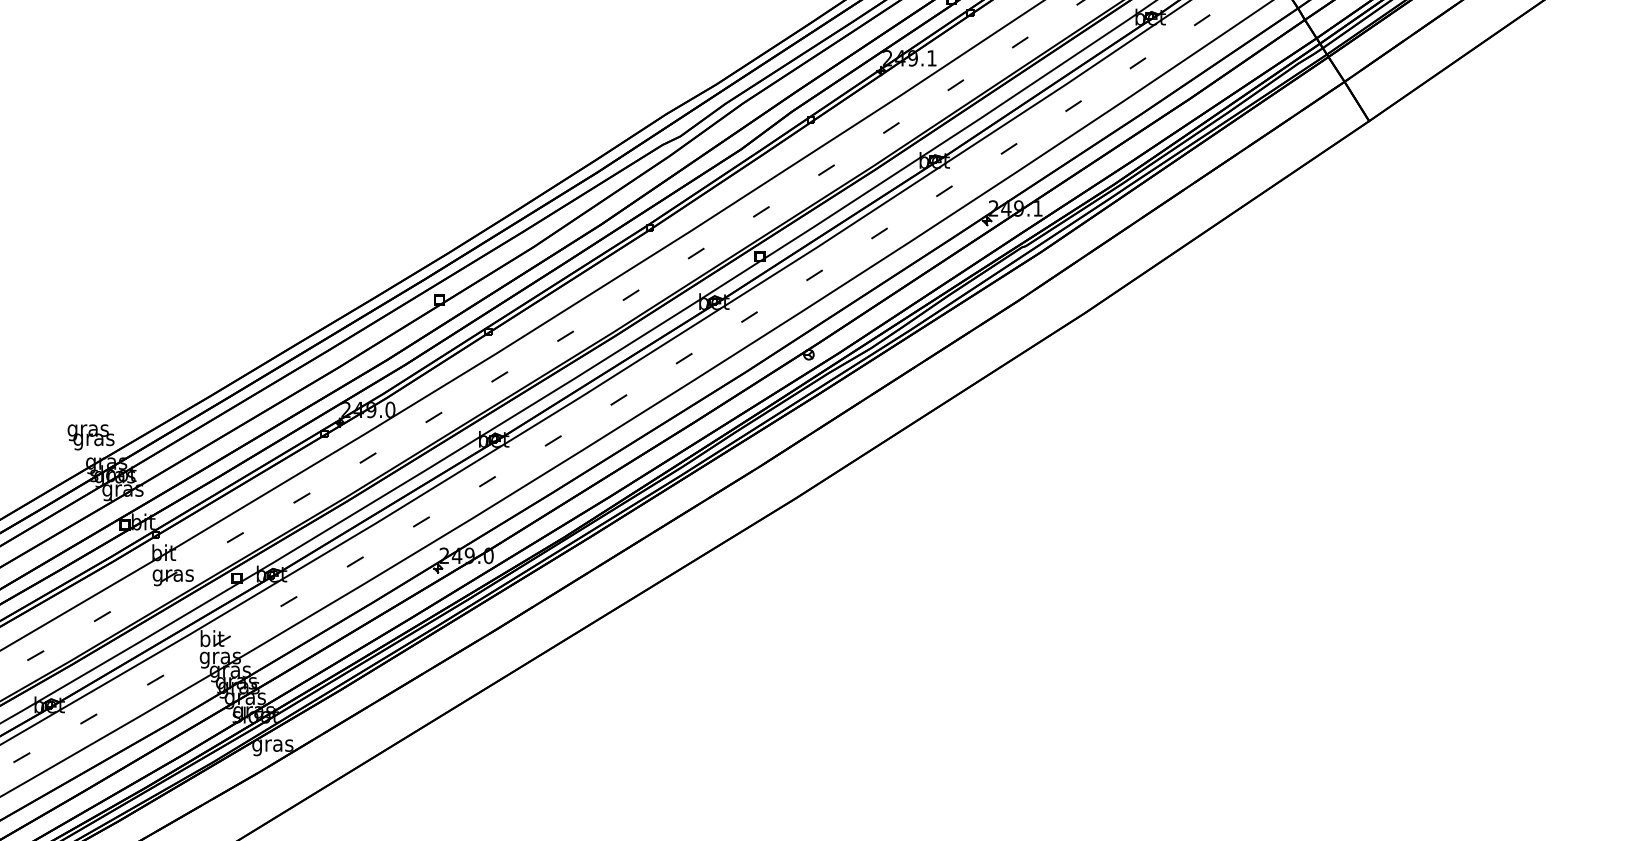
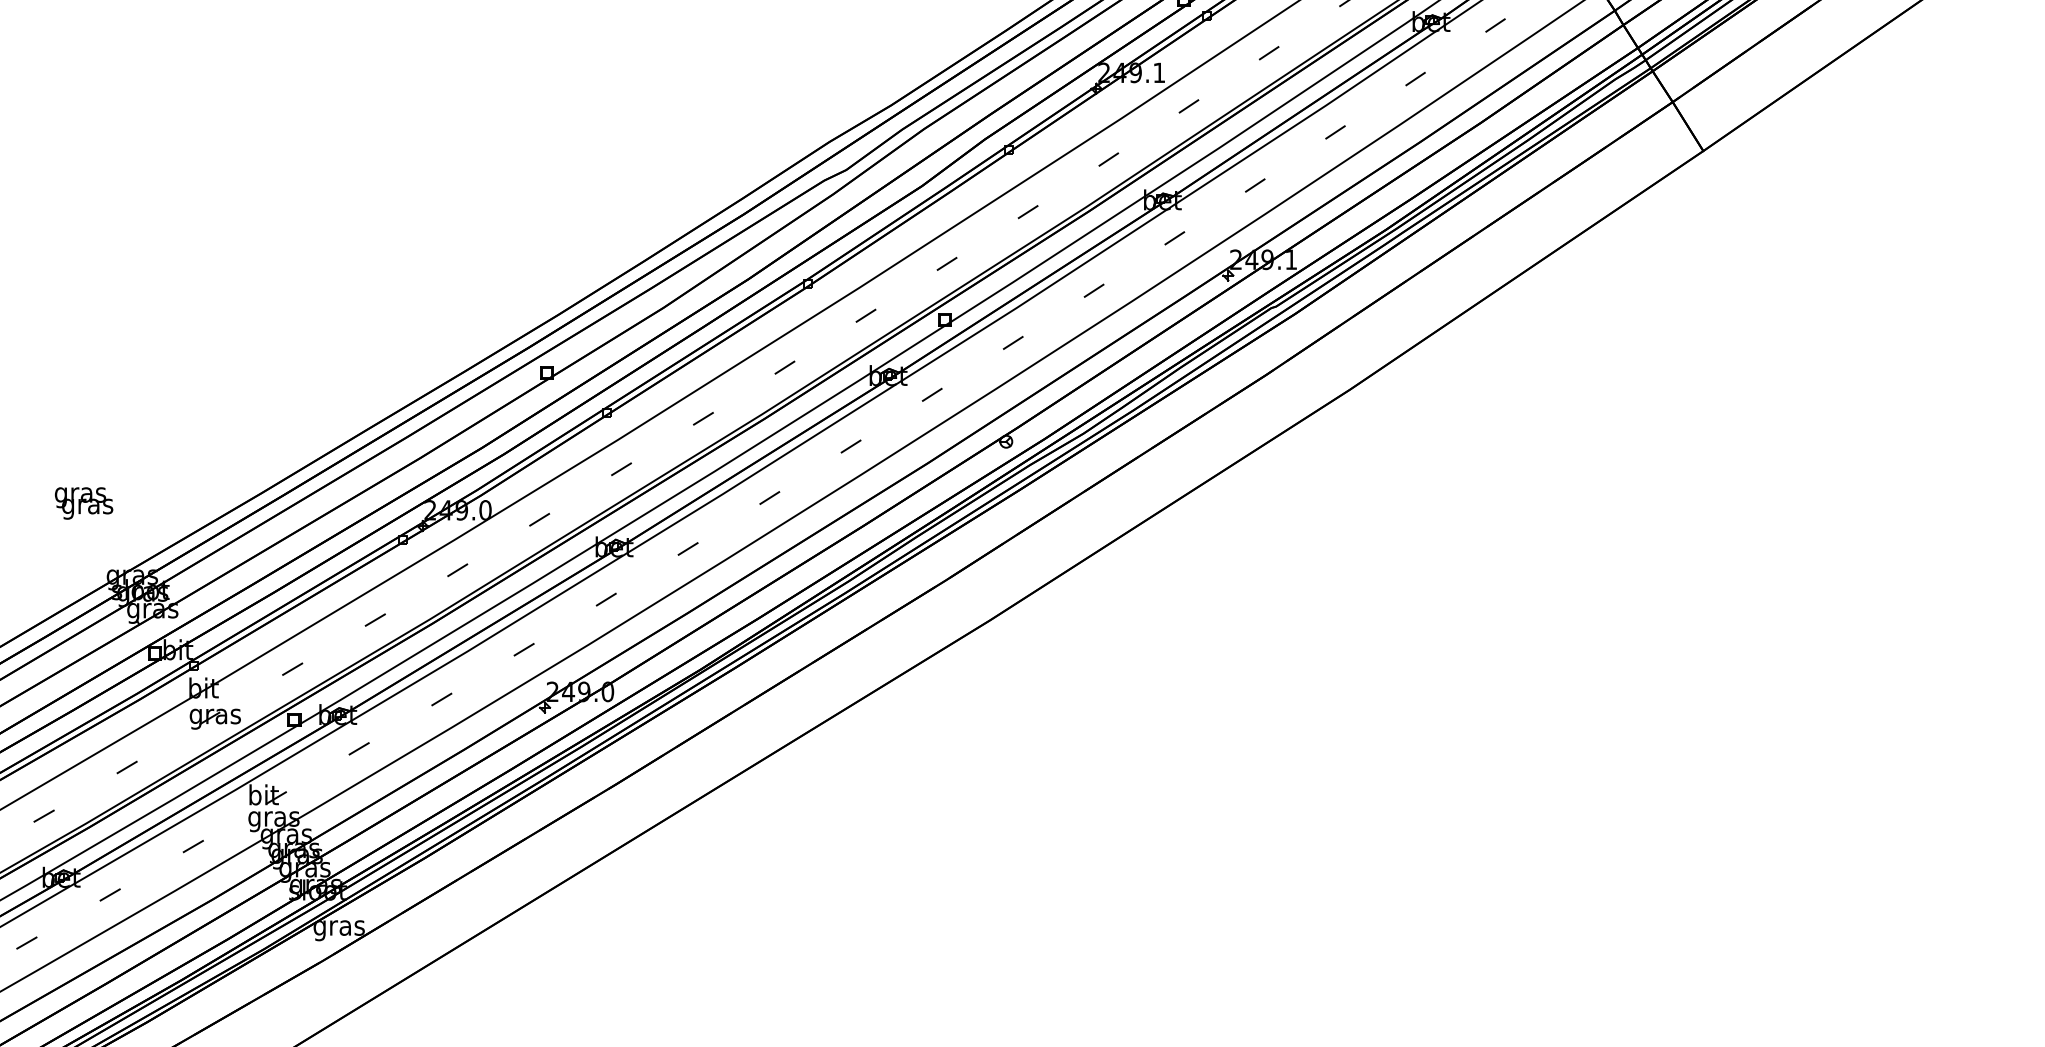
text: (91, 437) -> (84, 503), moved

